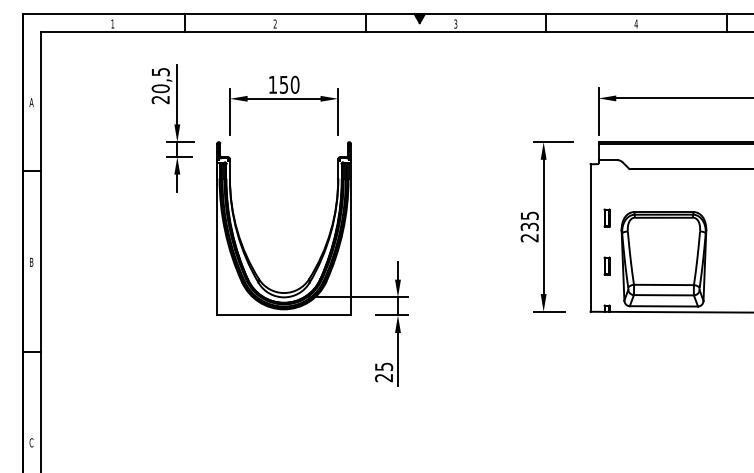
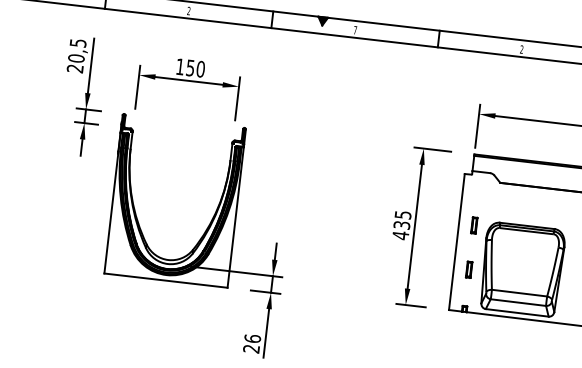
text: (455, 23) -> (355, 29), 3 -> 7
text: (635, 23) -> (521, 48), 4 -> 2
text: (529, 237) -> (400, 235), 235 -> 435
text: (384, 366) -> (253, 338), 25 -> 26

